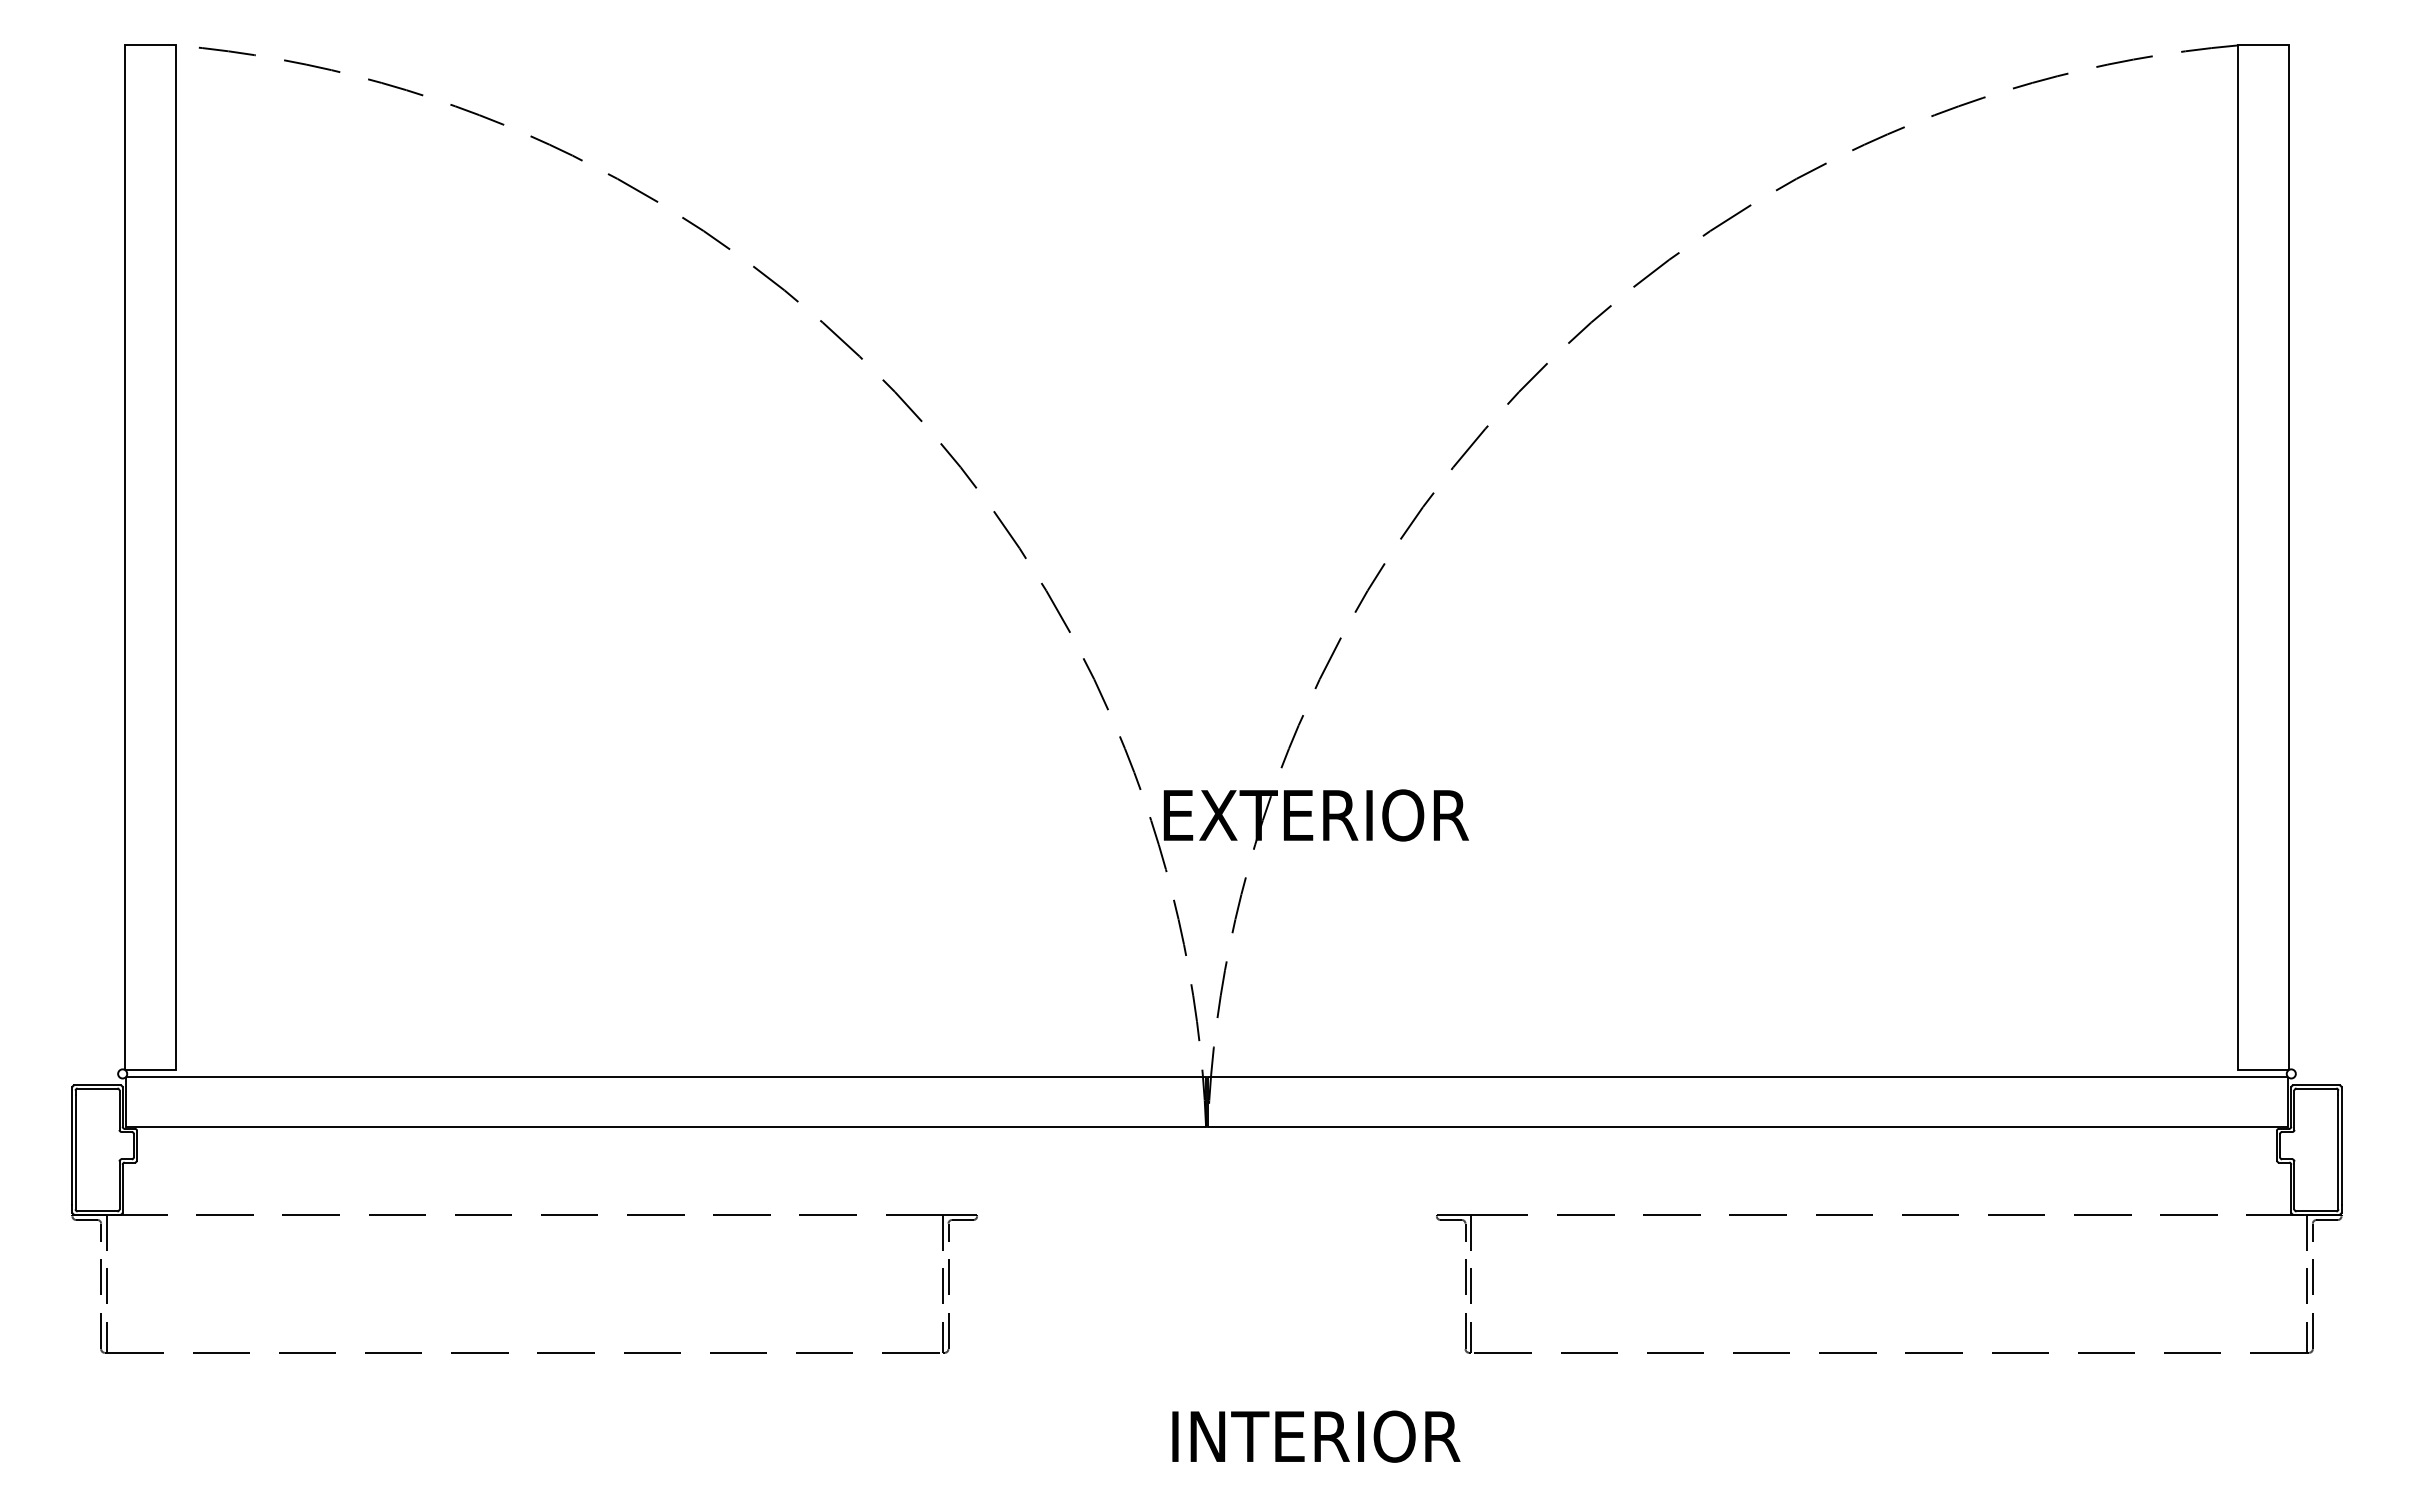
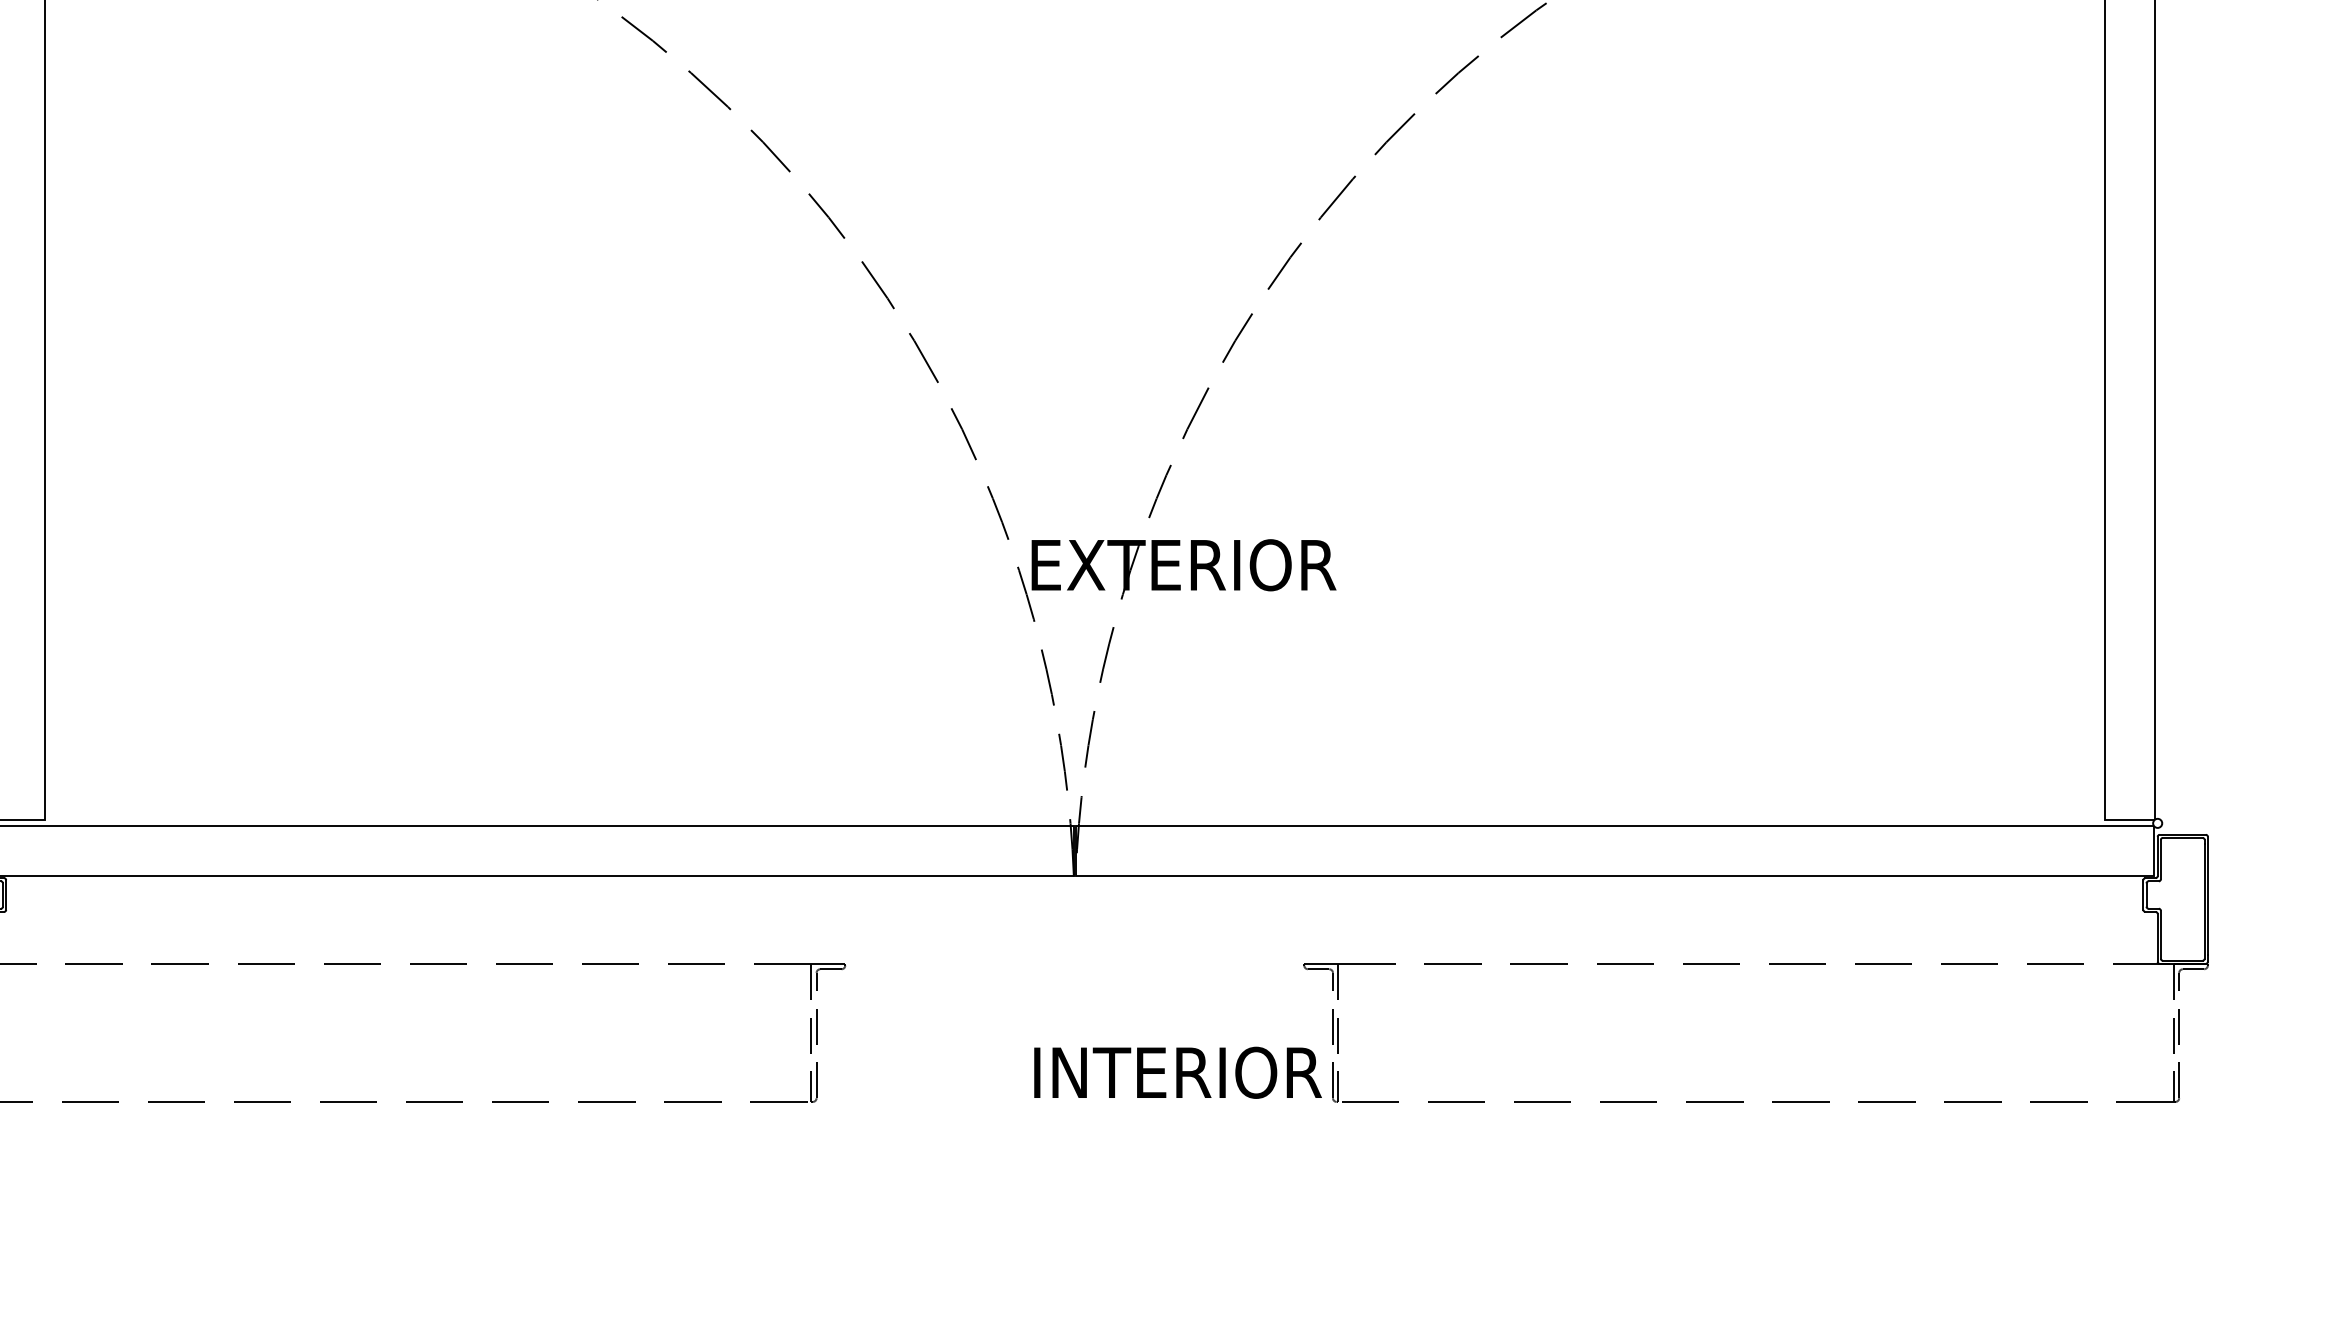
text: (1316, 1436) -> (1178, 1072), moved

